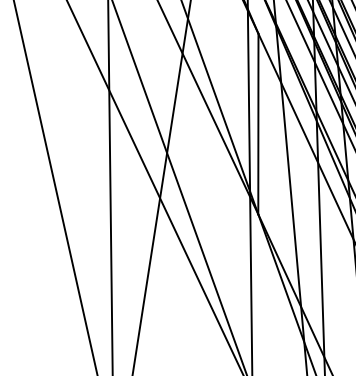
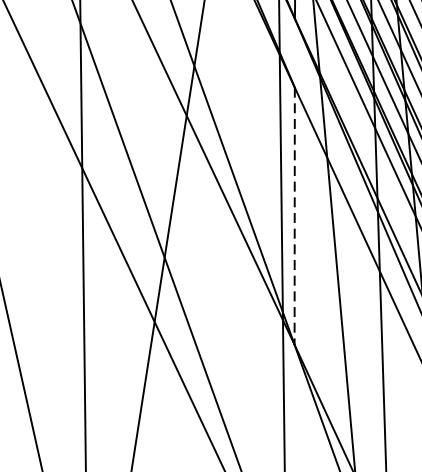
line: (258, 124) -> (294, 216), solid -> dashed

